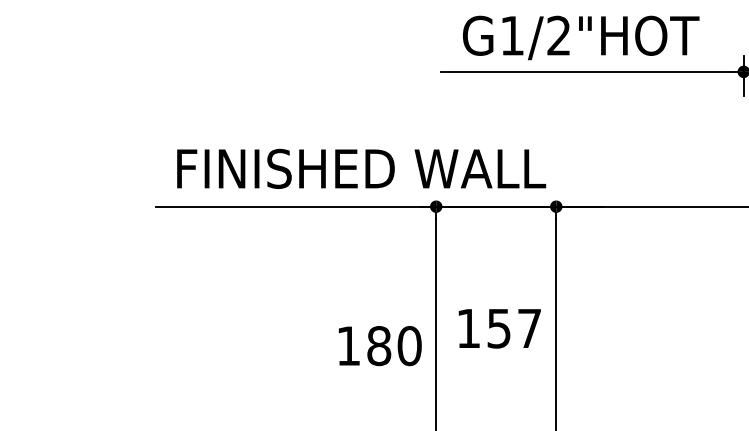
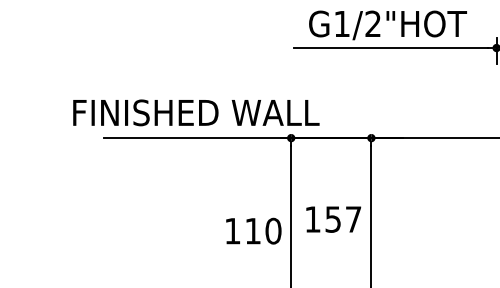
text: (361, 168) -> (196, 112), moved
text: (379, 345) -> (253, 230), 180 -> 110

